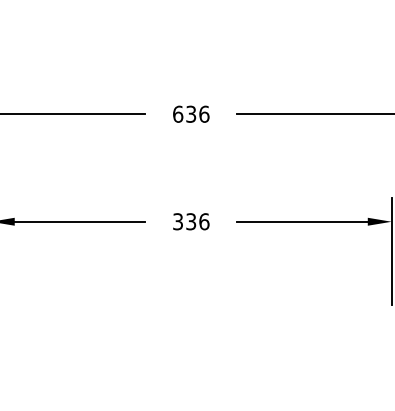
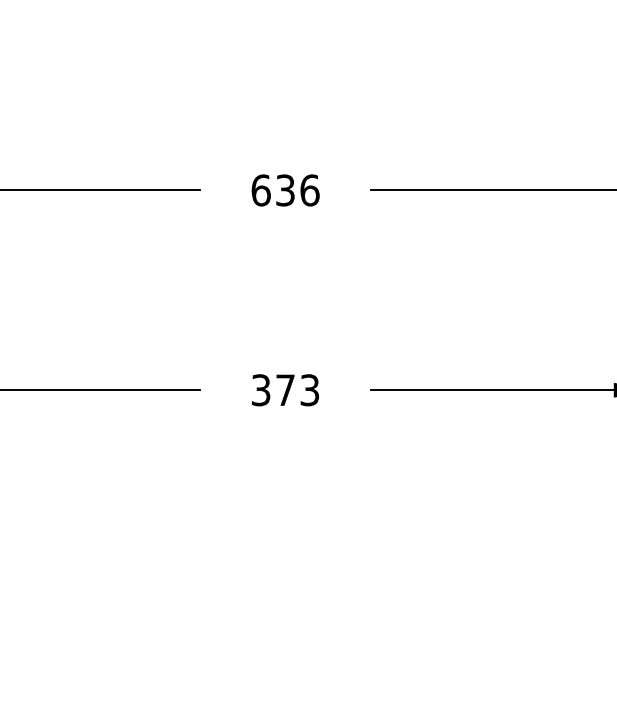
text: (197, 221) -> (297, 389), 336 -> 373

